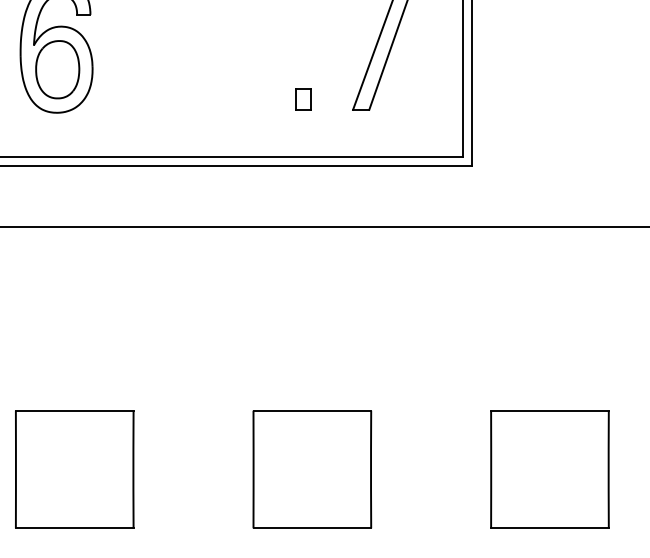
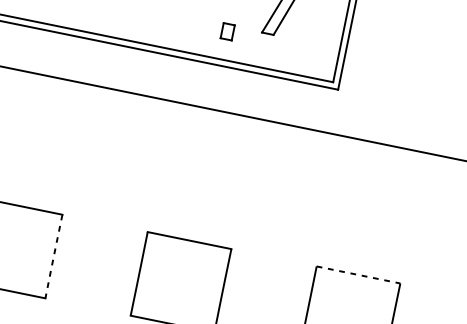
part: (303, 99) -> (227, 31), moved
line: (549, 410) -> (358, 274), solid -> dashed
line: (133, 469) -> (53, 256), solid -> dashed

